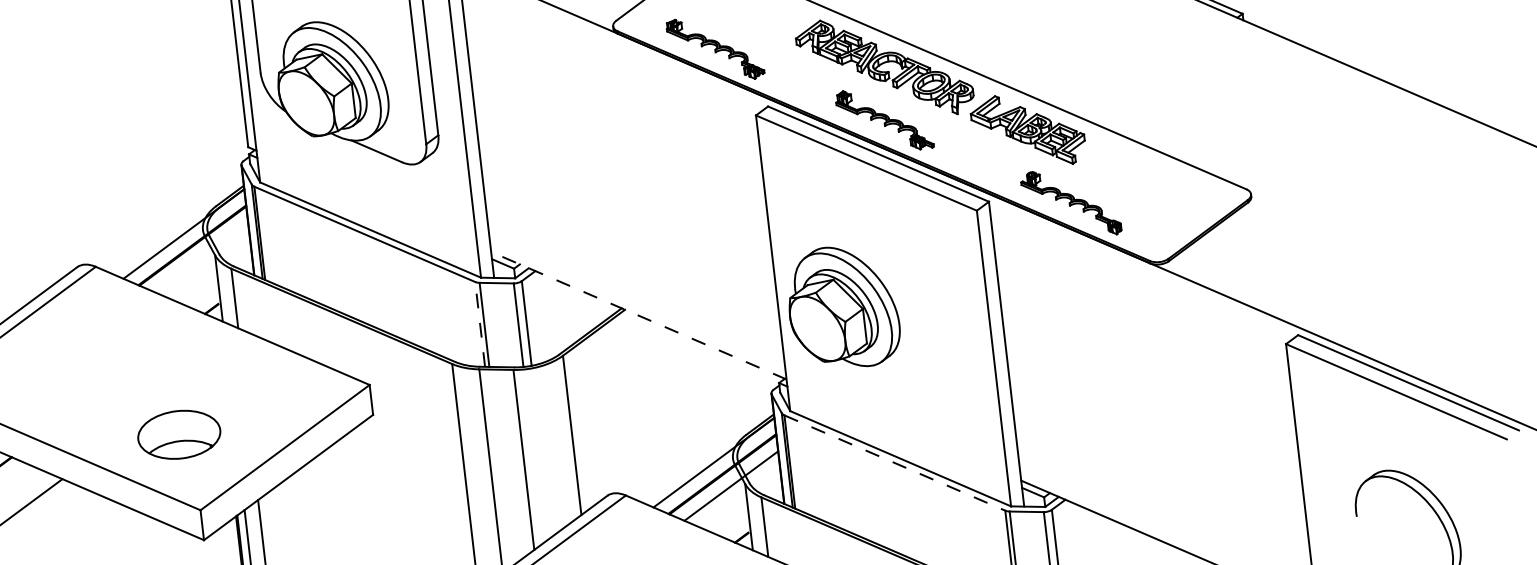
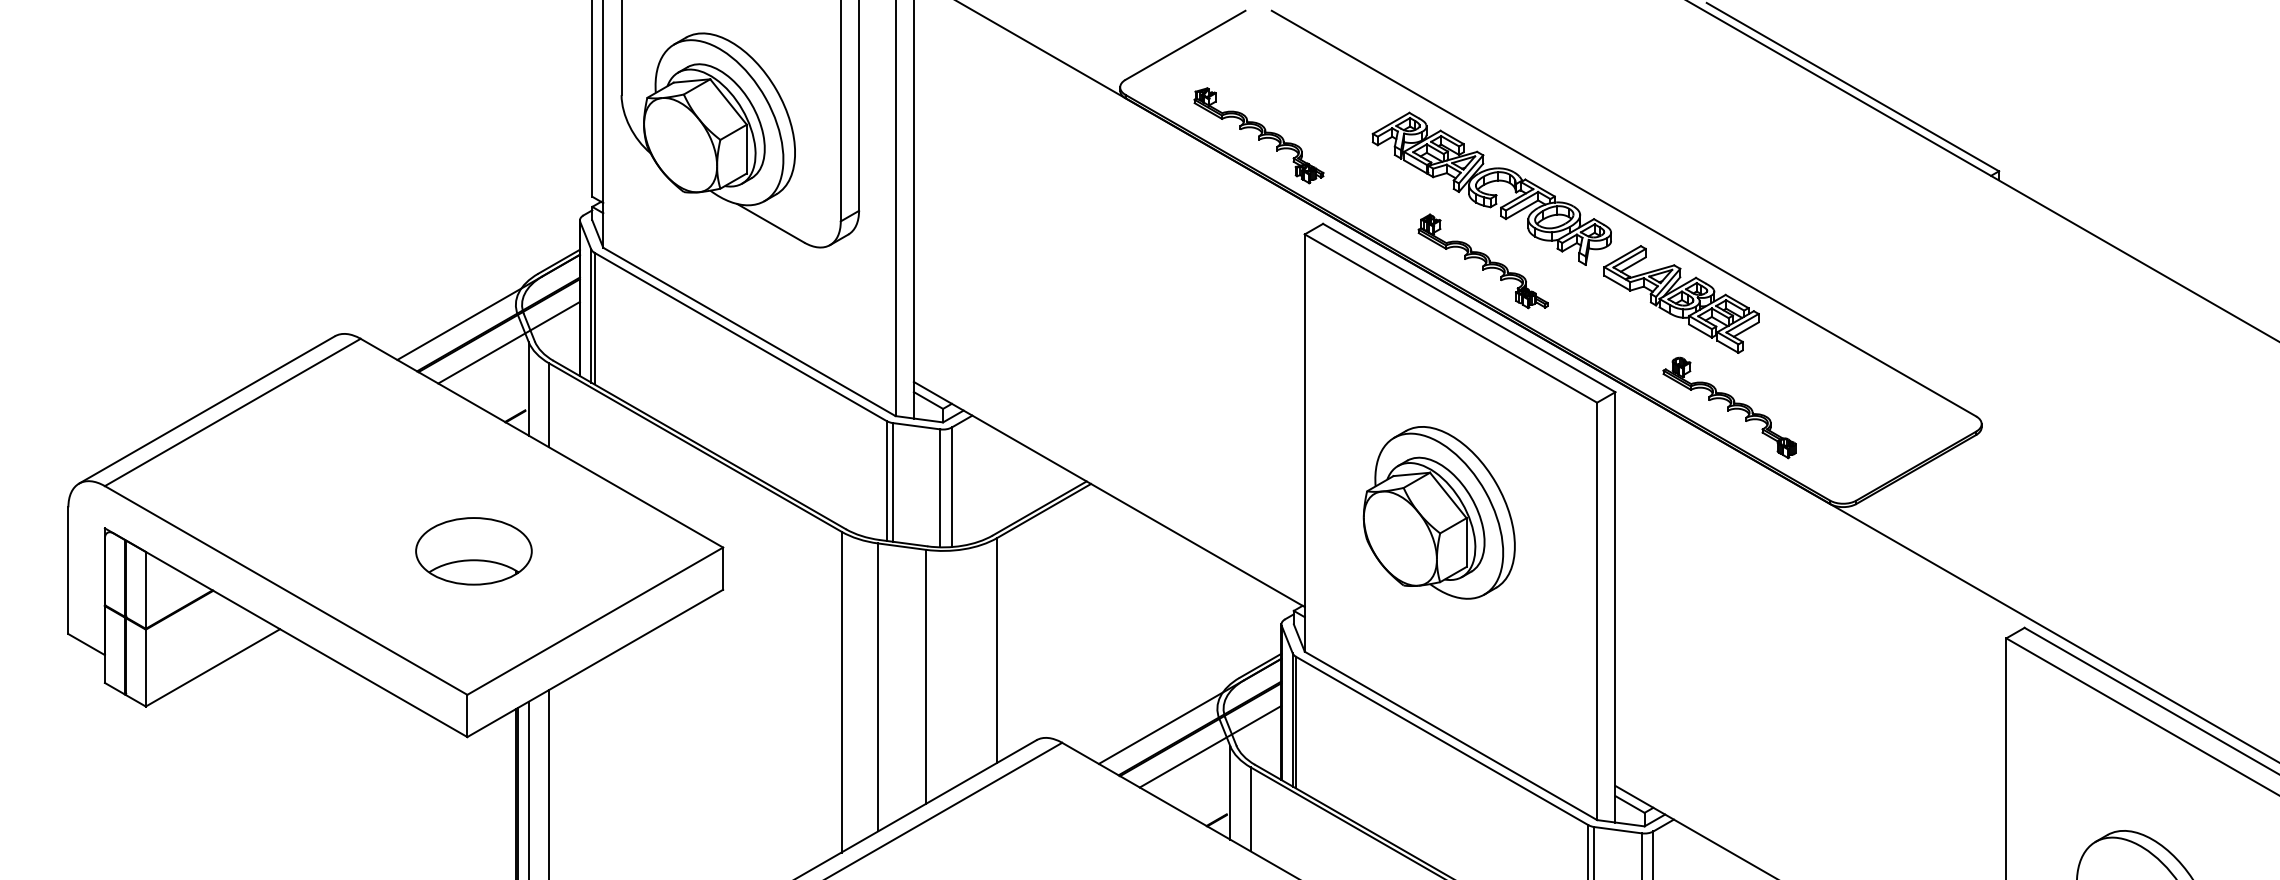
line: (200, 257) -> (508, 342), added
part: (842, 307) -> (1438, 512), moved
line: (638, 315) -> (1109, 494), dashed -> solid
line: (479, 324) -> (886, 481), dashed -> solid
part: (179, 434) -> (473, 551), moved
line: (895, 462) -> (1442, 740), dashed -> solid

